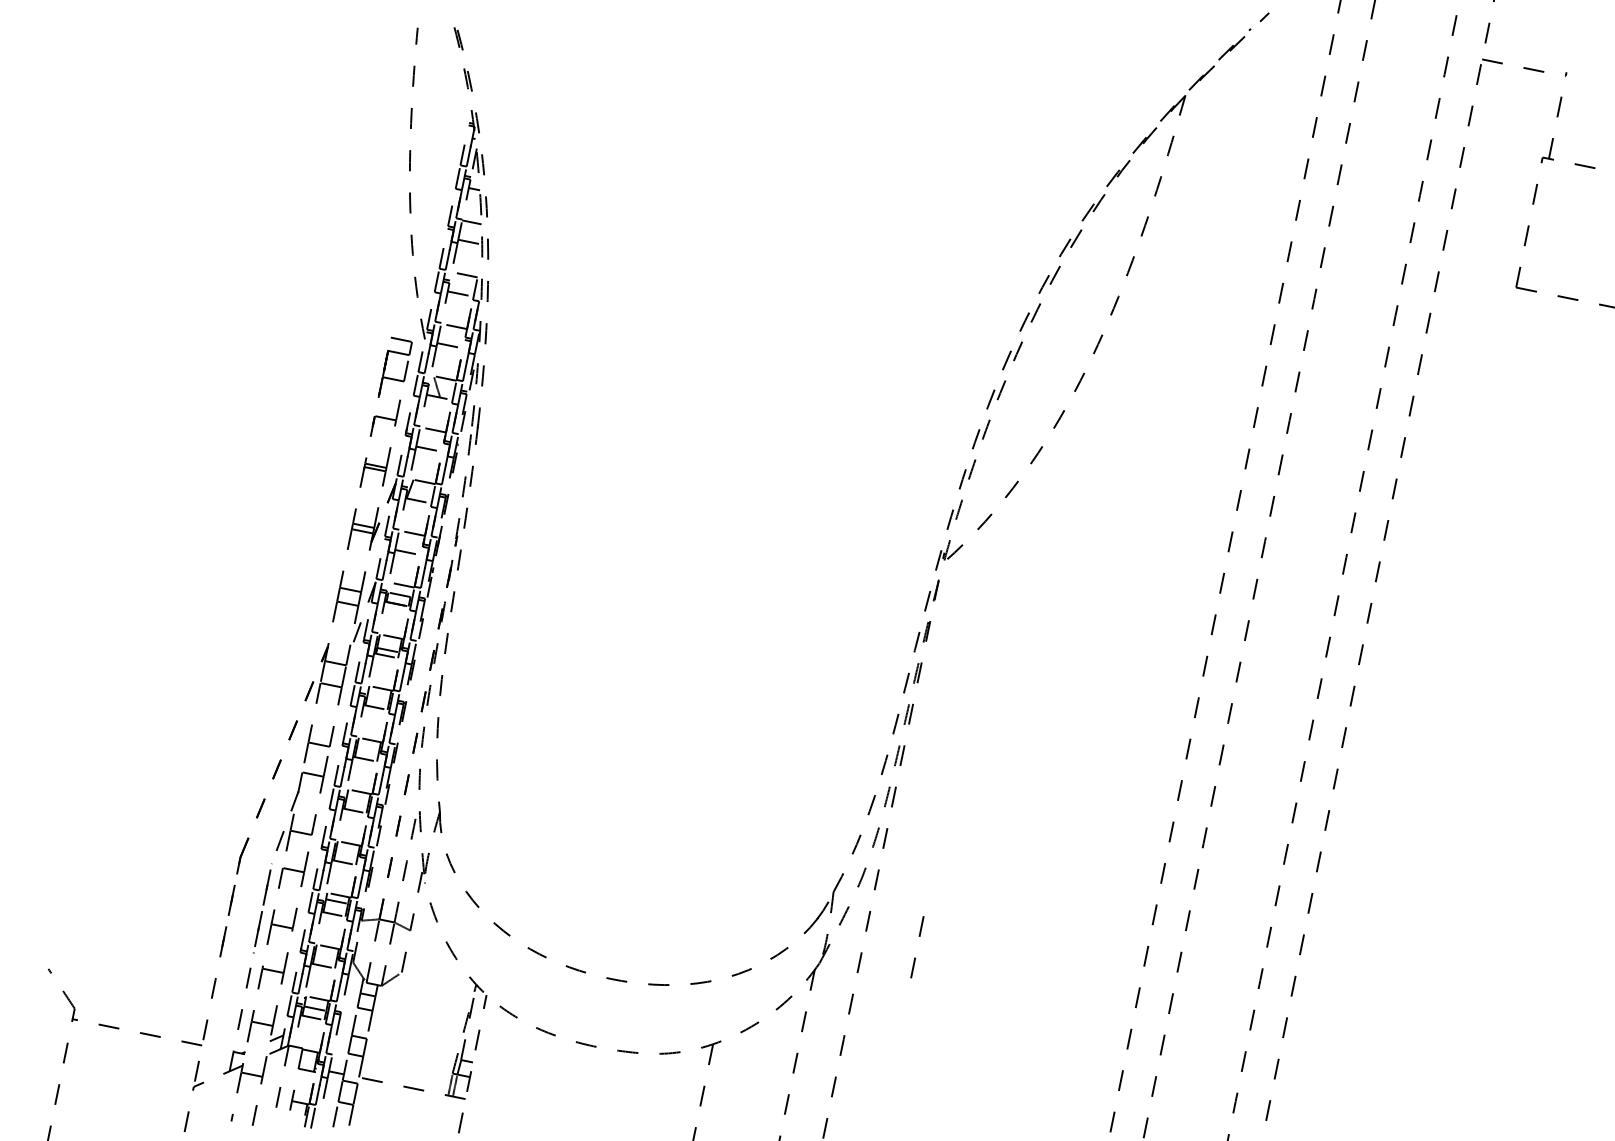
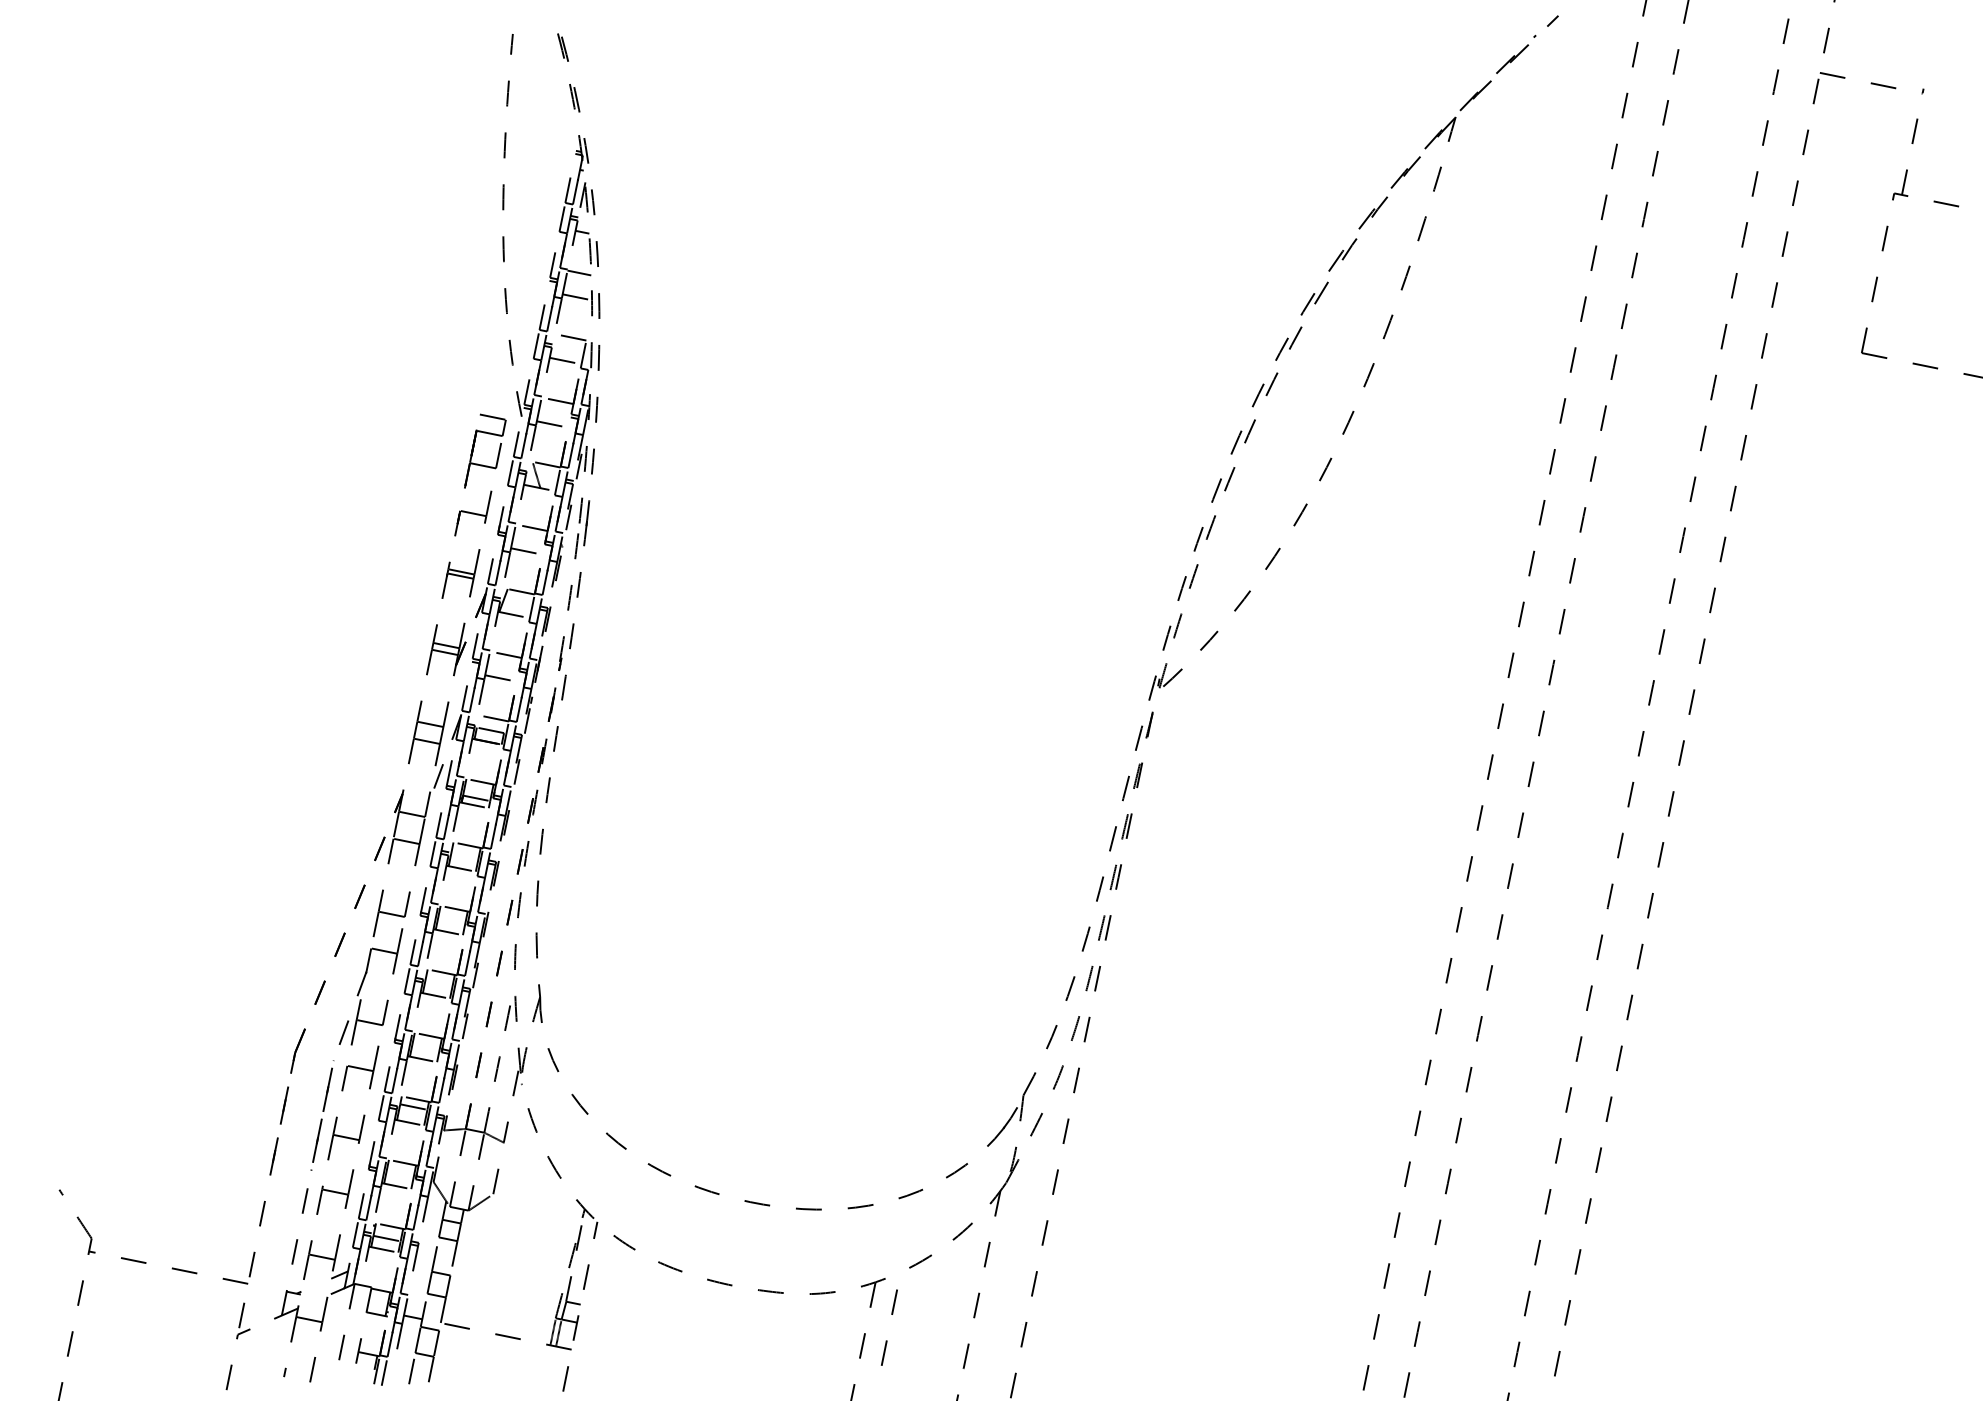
line: (915, 957) -> (887, 1340), moved

